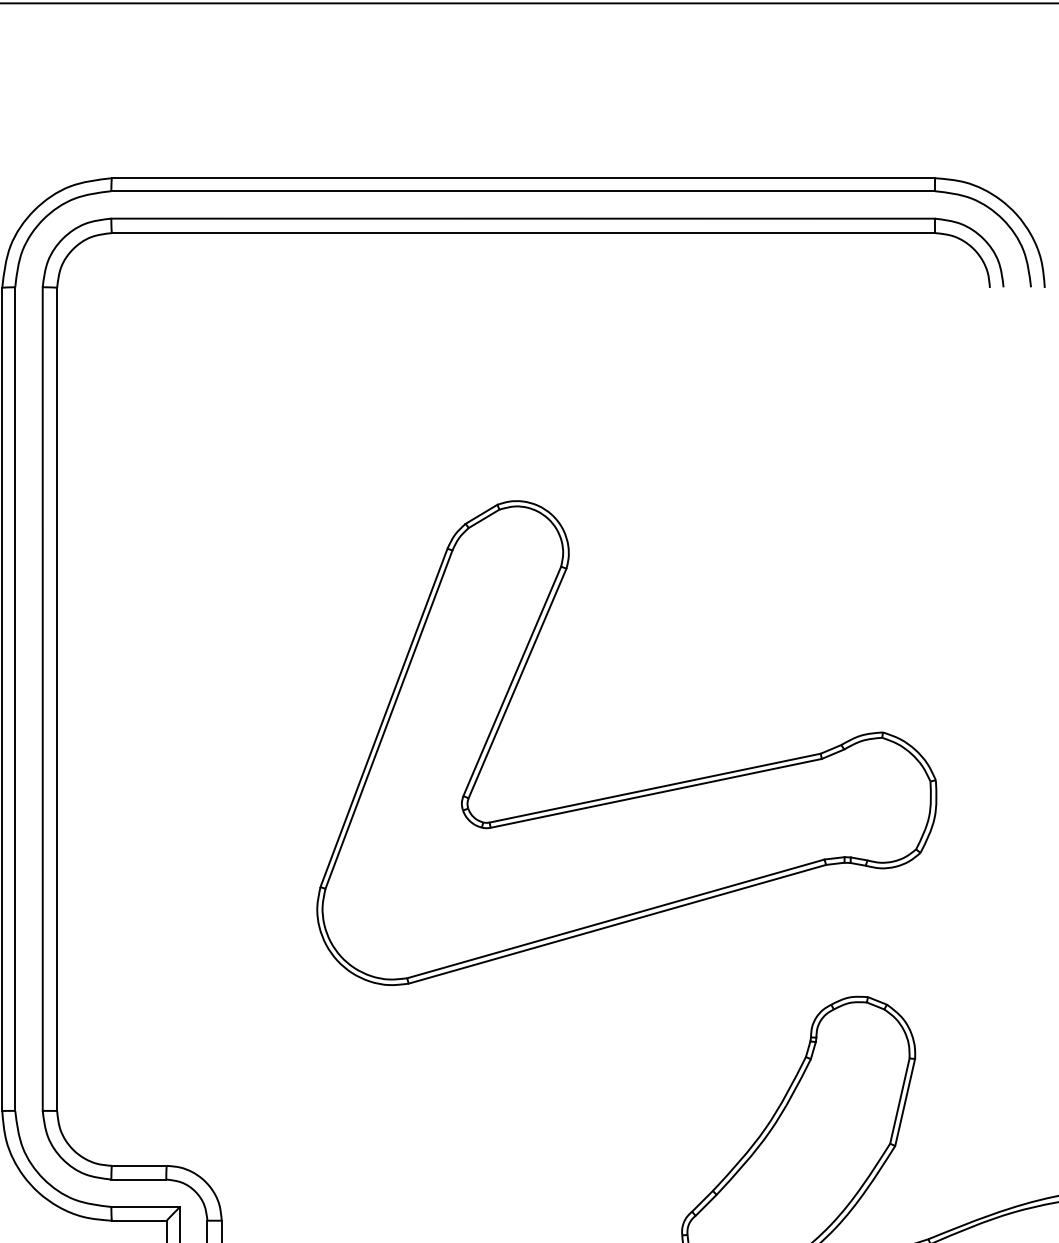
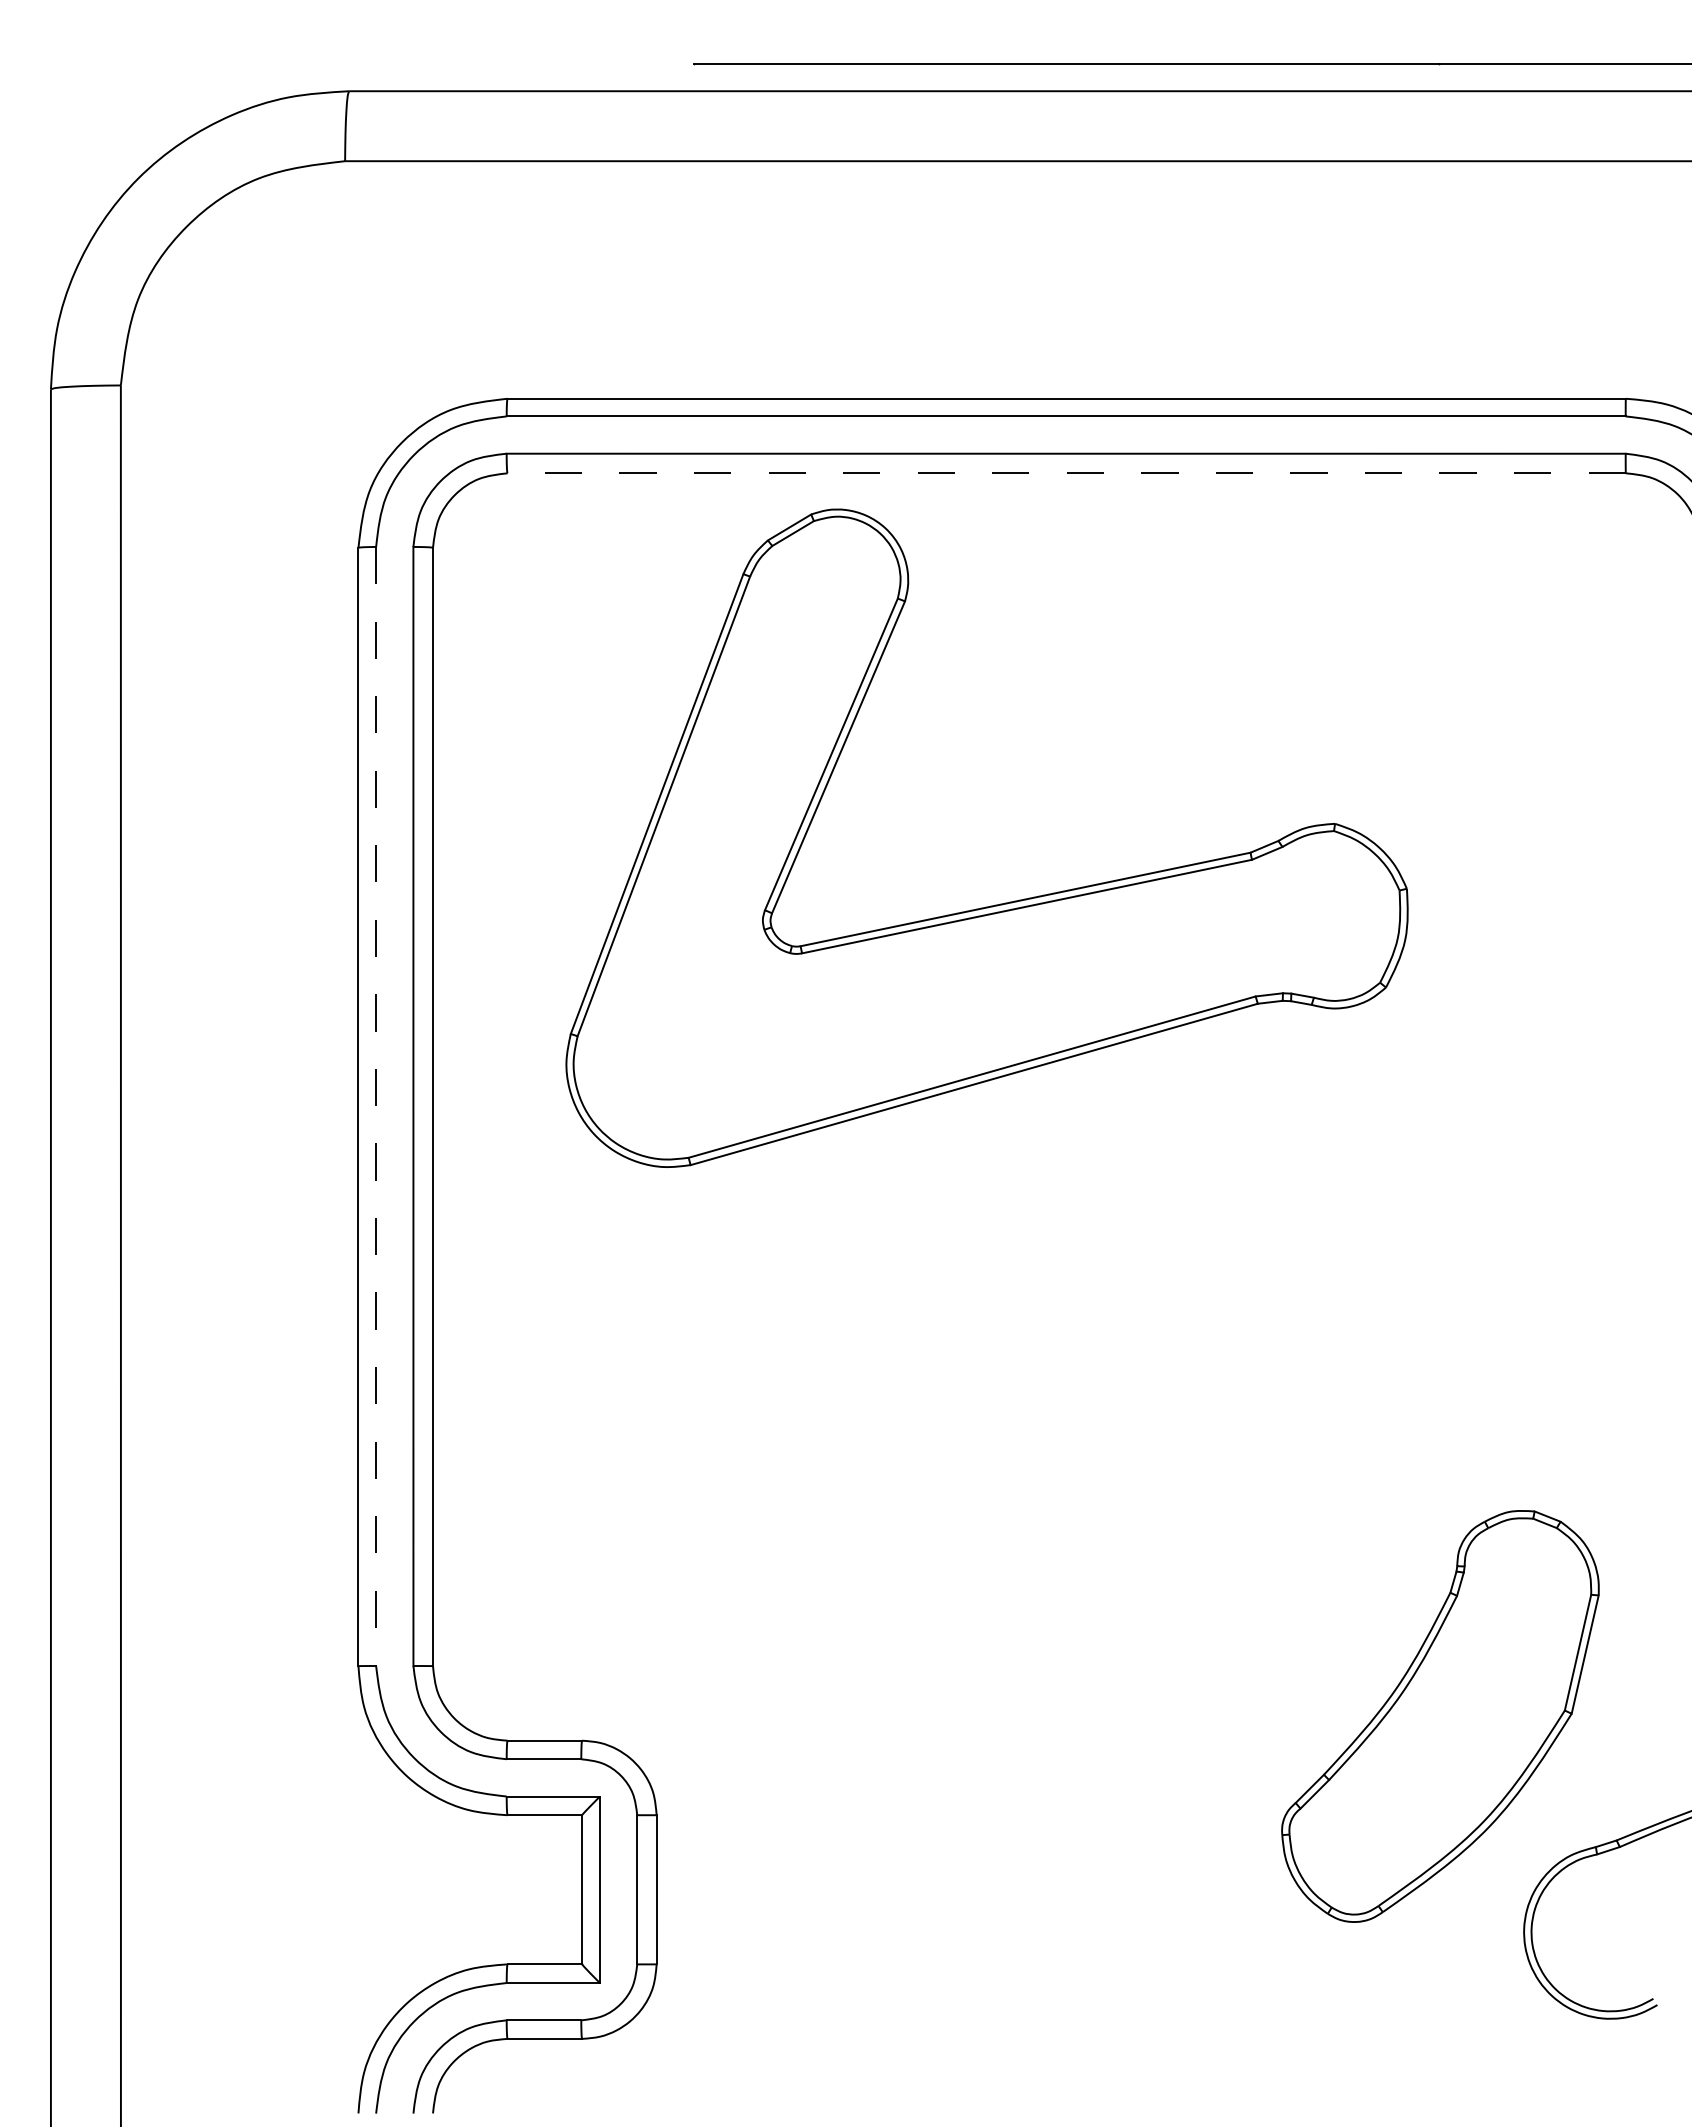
line: (523, 233) -> (1066, 473), solid -> dashed
line: (15, 699) -> (376, 1106), solid -> dashed
part: (636, 791) -> (1000, 903), moved

